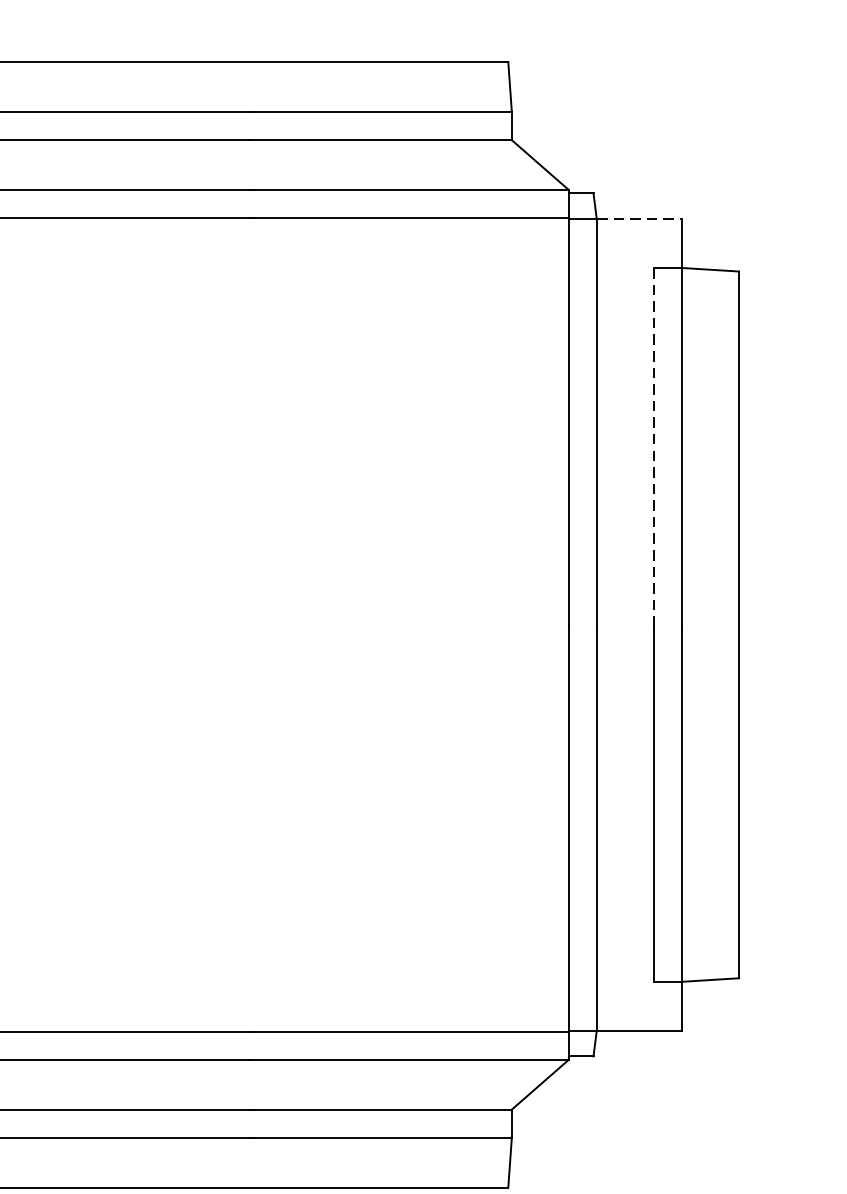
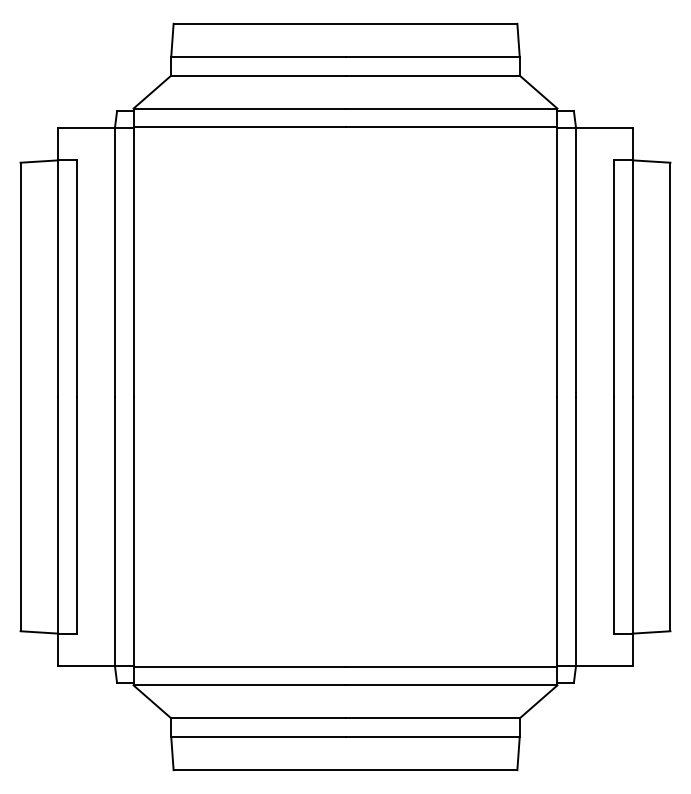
line: (639, 218) -> (604, 127), dashed -> solid
line: (653, 447) -> (613, 279), dashed -> solid

